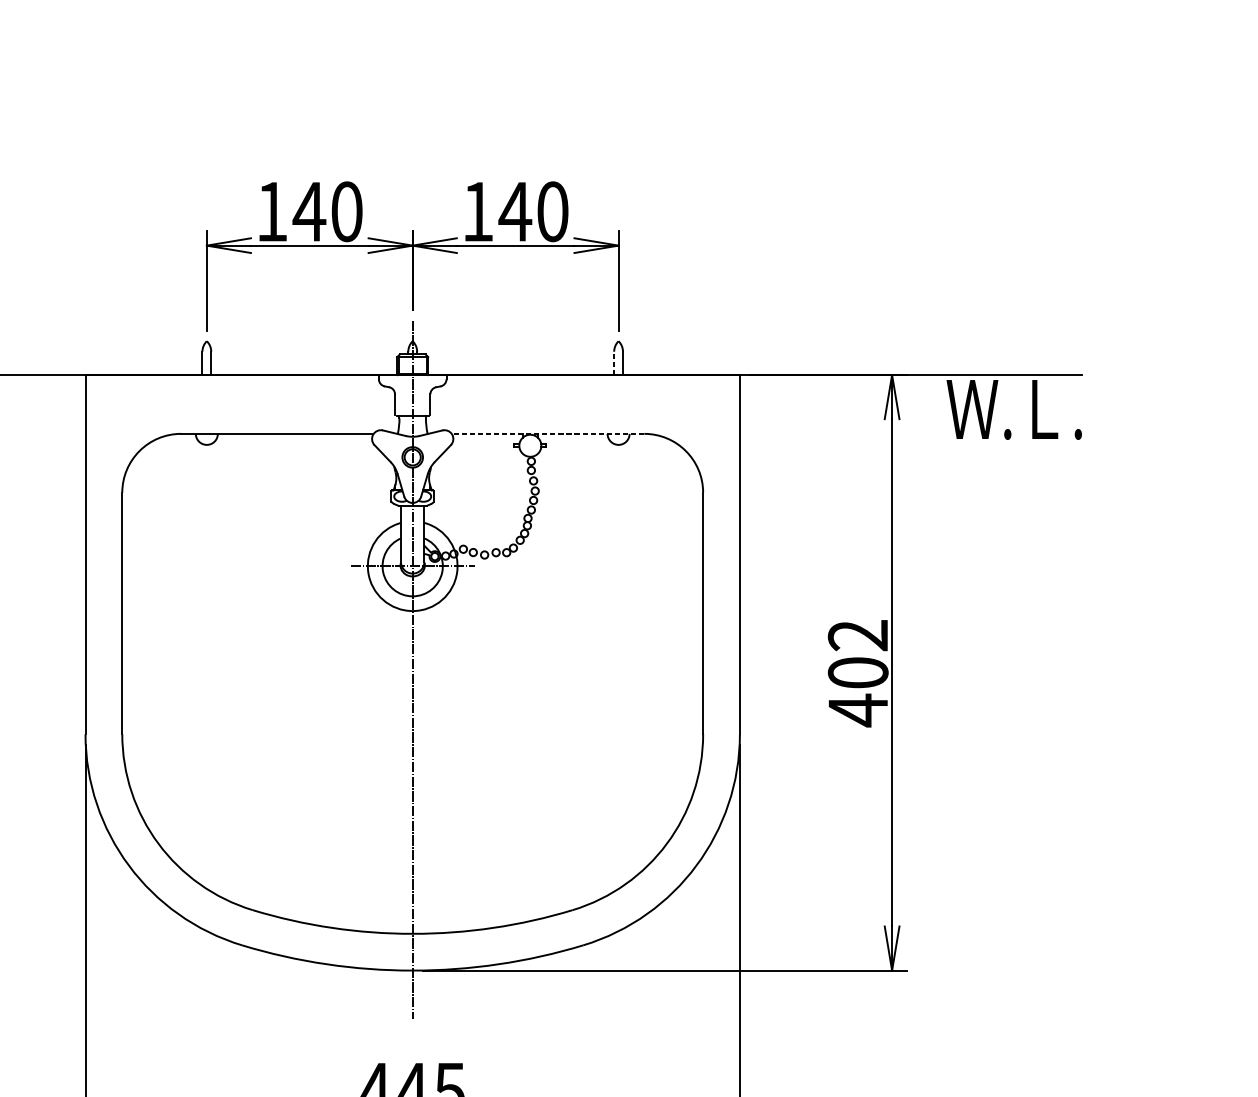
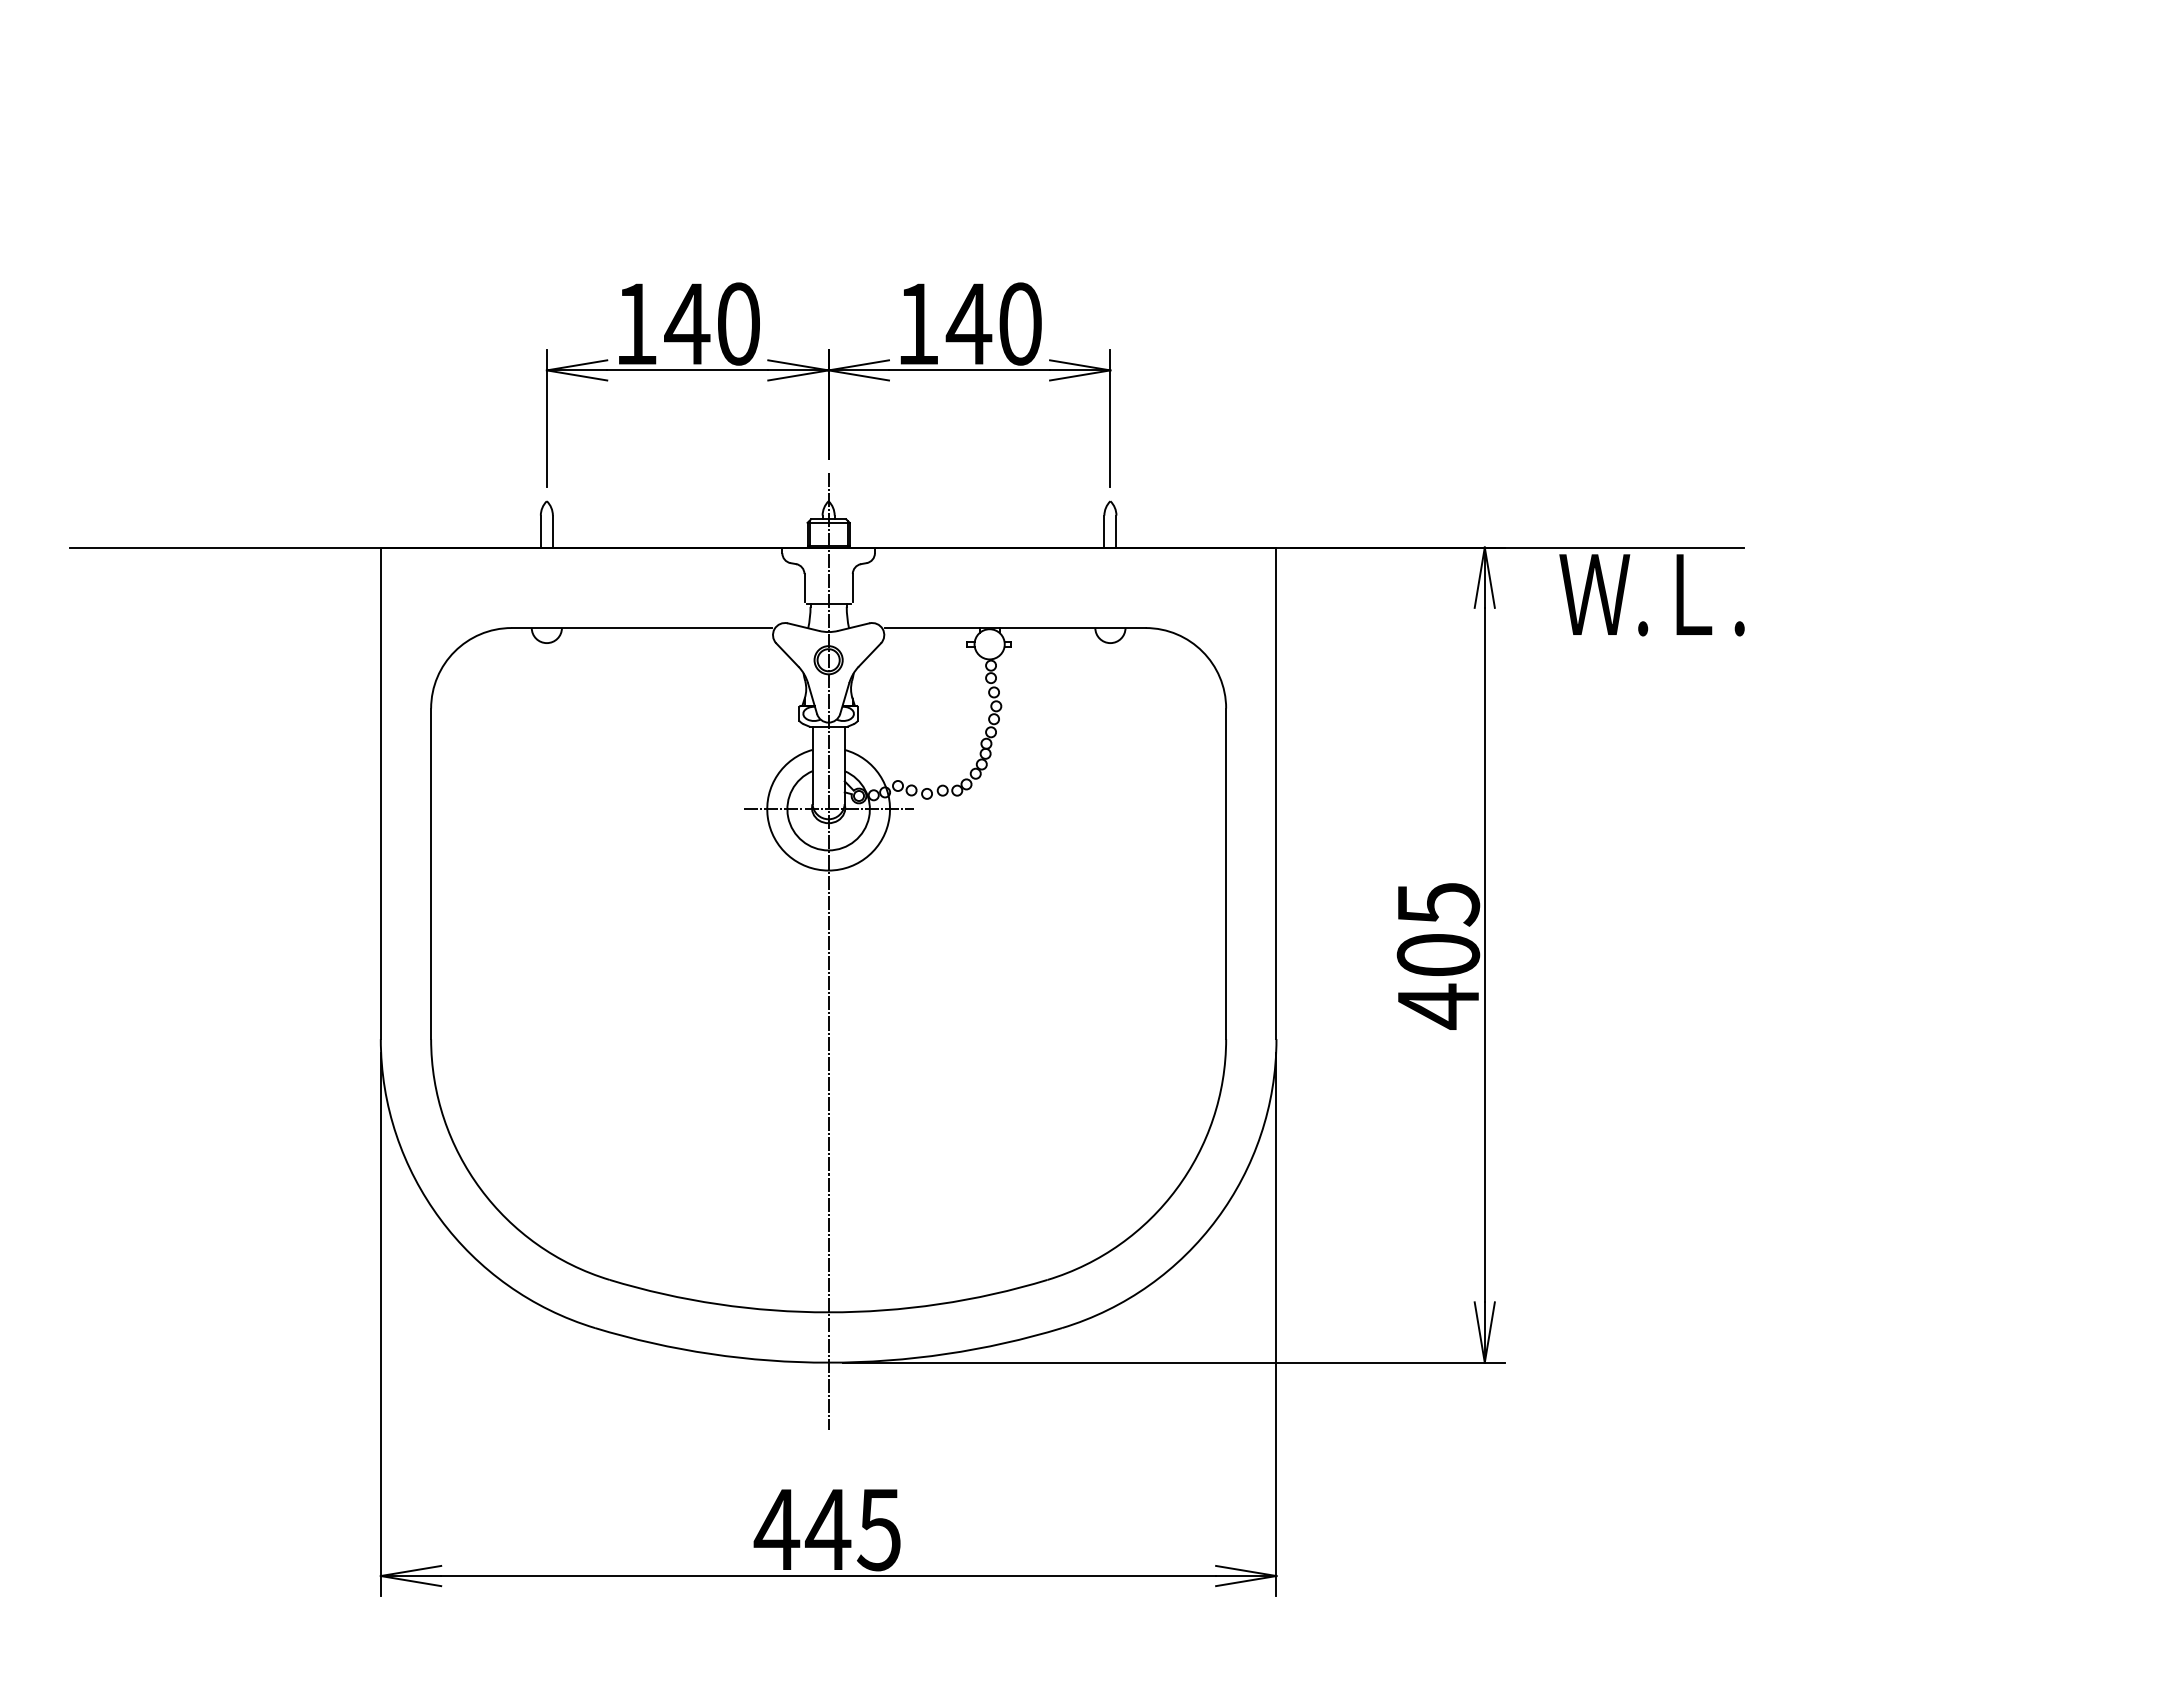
line: (614, 363) -> (1104, 531), dashed -> solid
line: (549, 434) -> (1015, 628), dashed -> solid
text: (858, 635) -> (1438, 904), 402 -> 405

